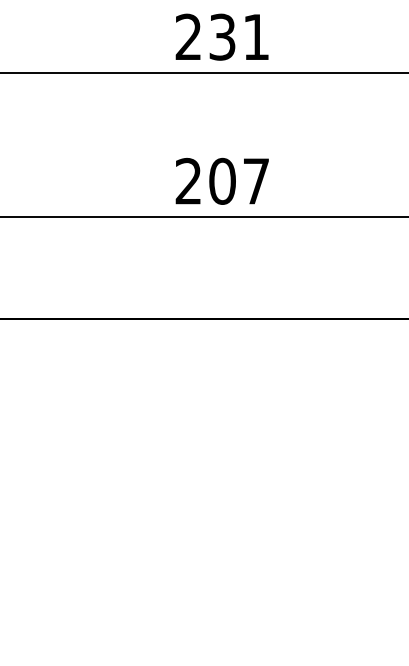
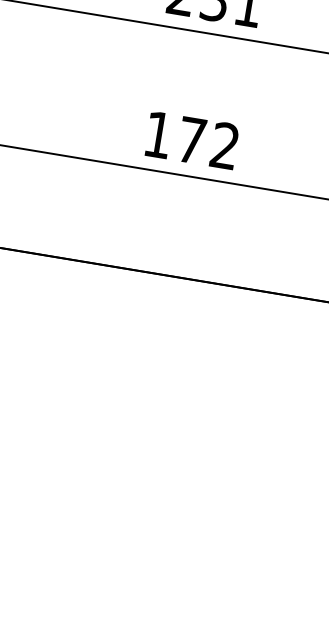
text: (221, 180) -> (190, 139), 207 -> 172

